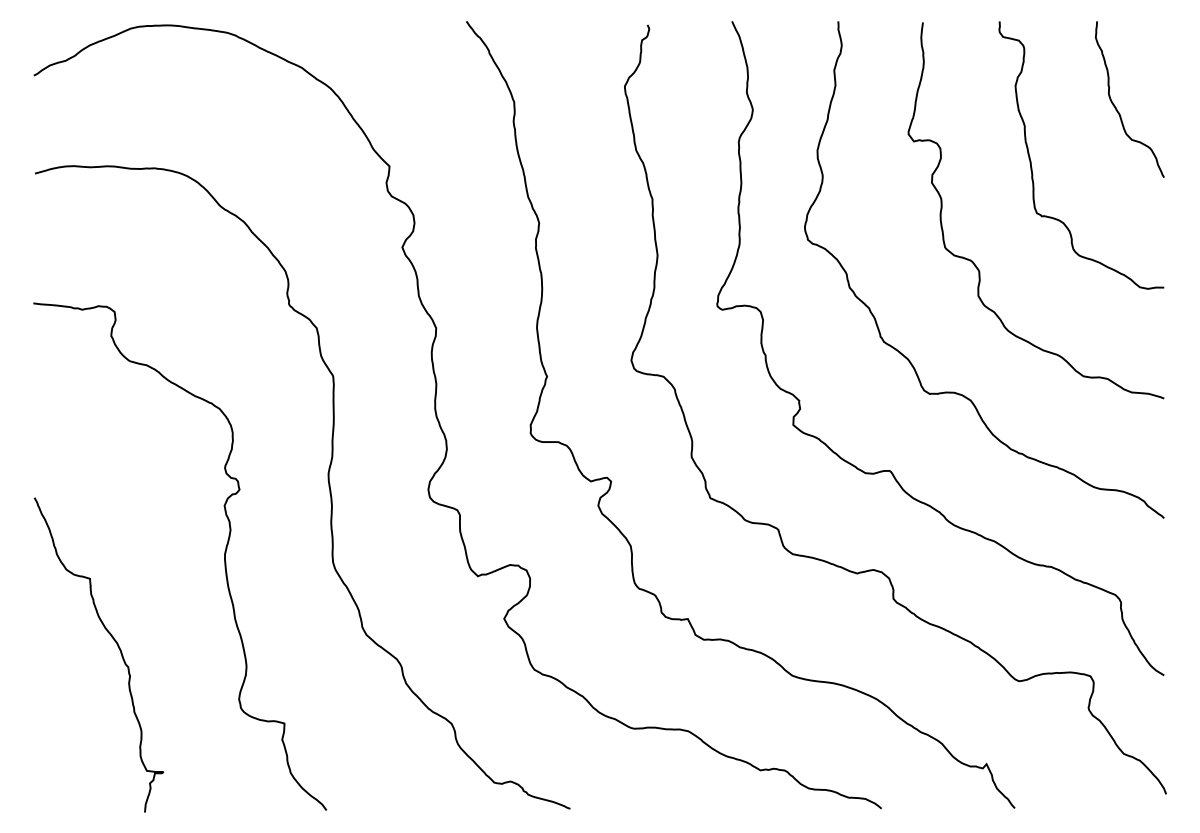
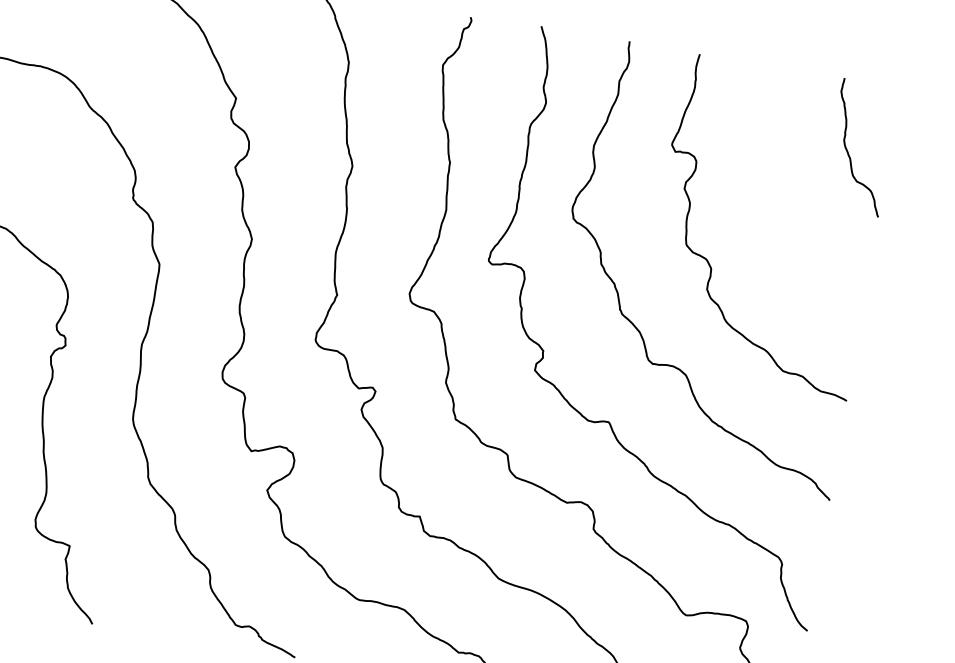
curve: (1031, 160) -> (770, 184), removed

